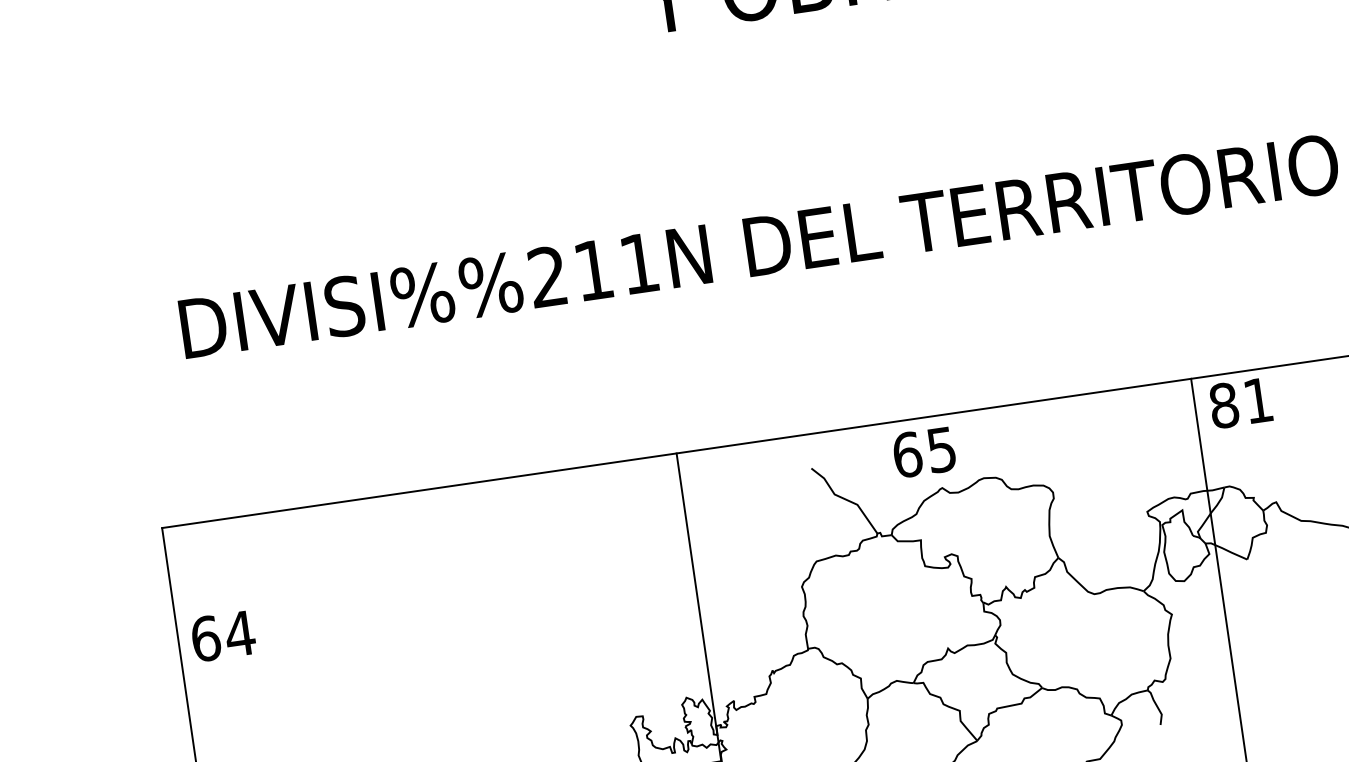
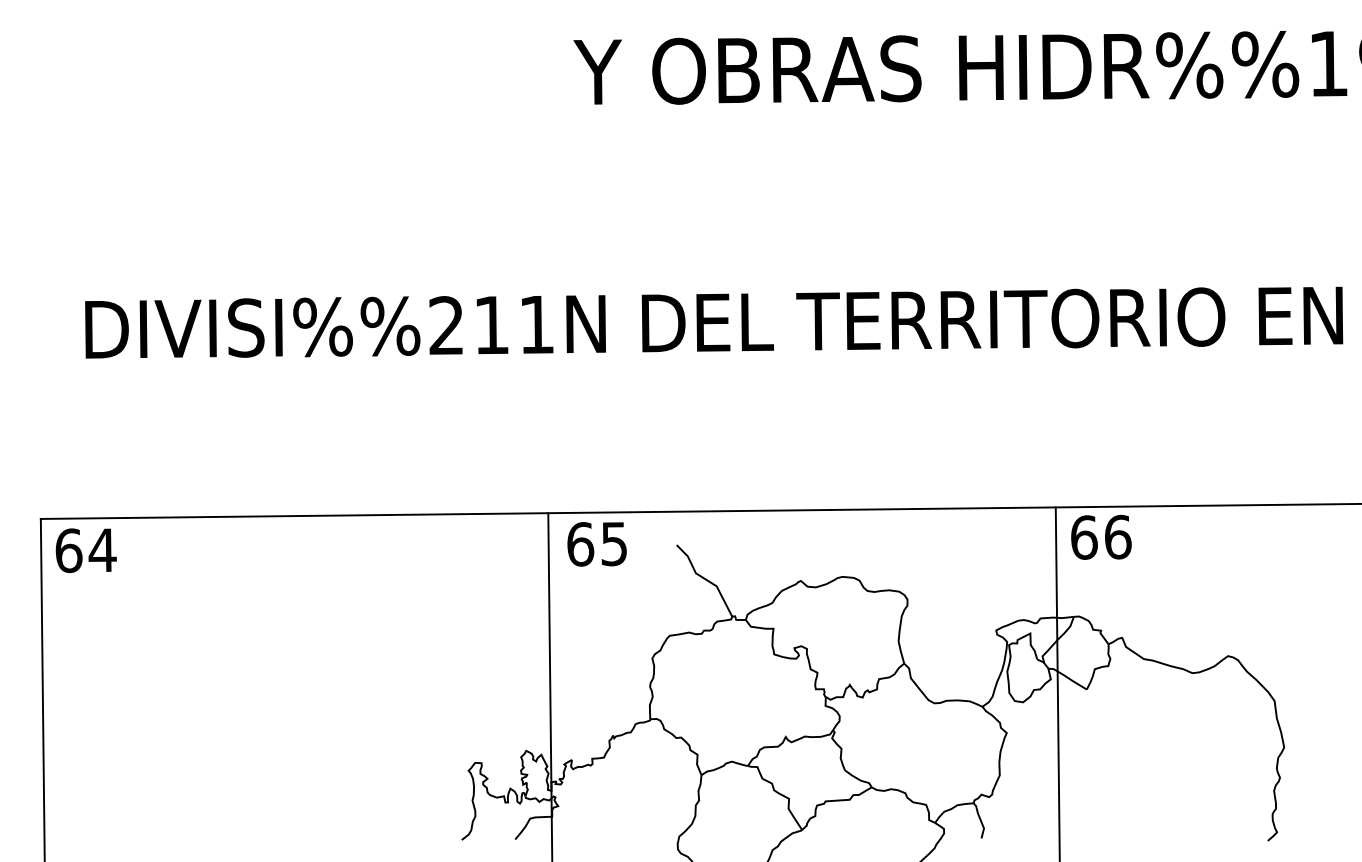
text: (1241, 402) -> (1101, 536), 81 -> 66
text: (923, 452) -> (596, 544), moved
text: (222, 636) -> (85, 550), moved

